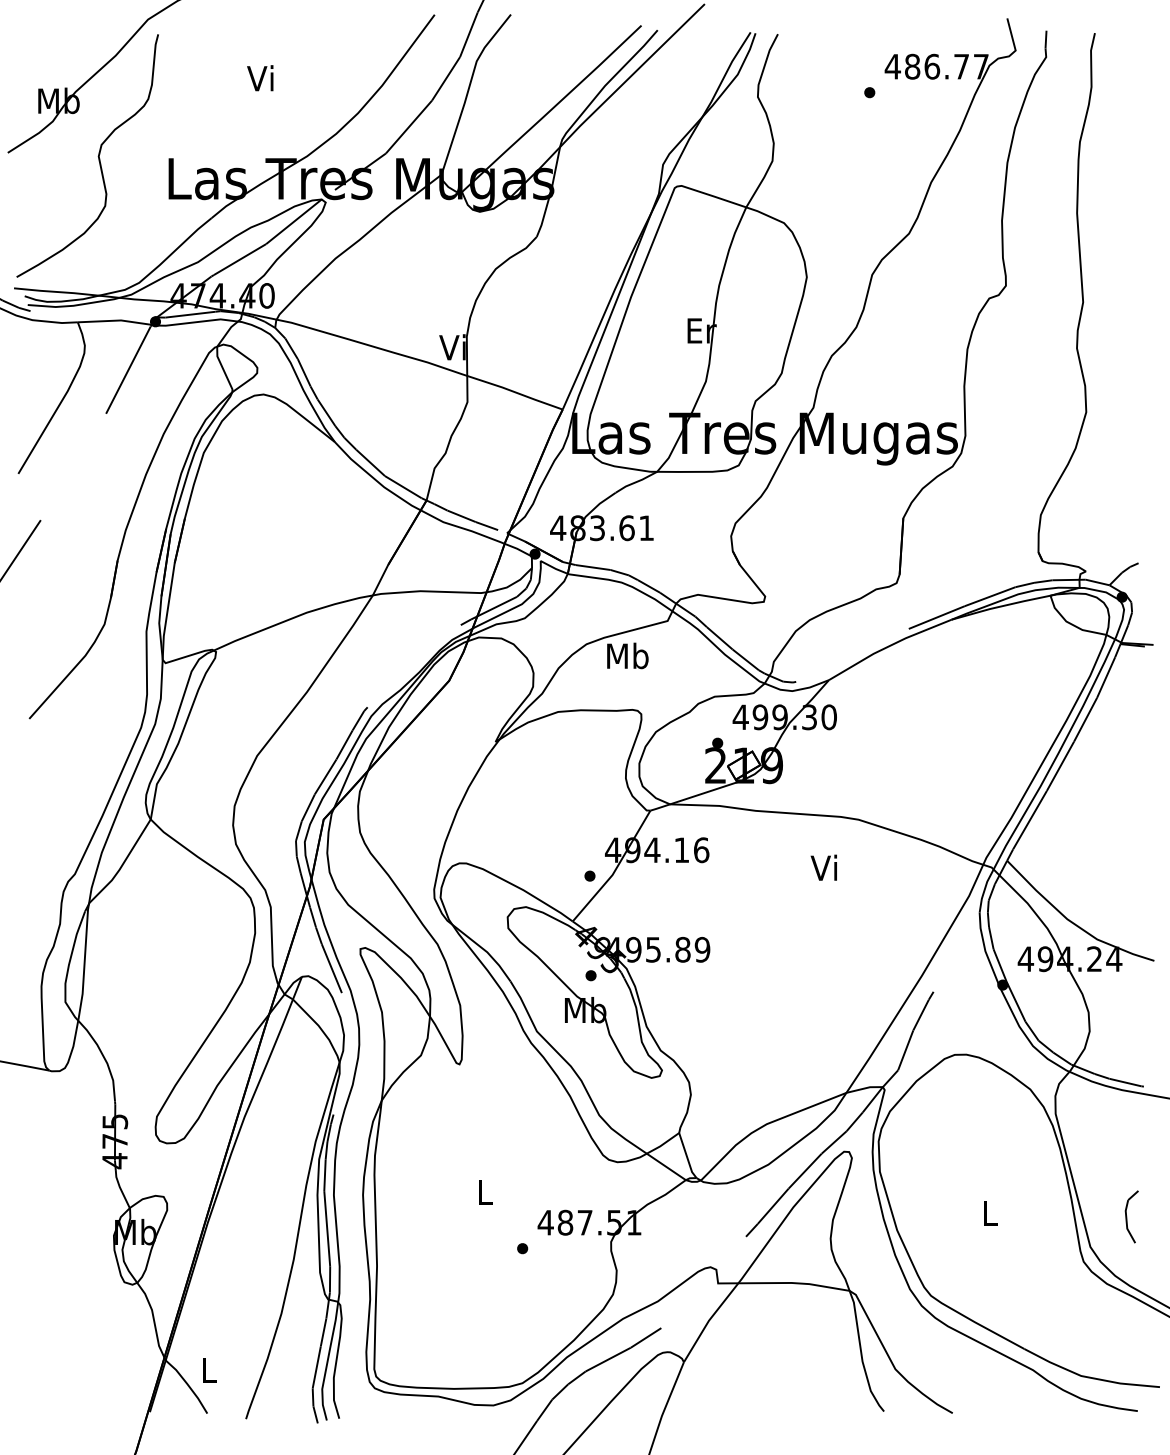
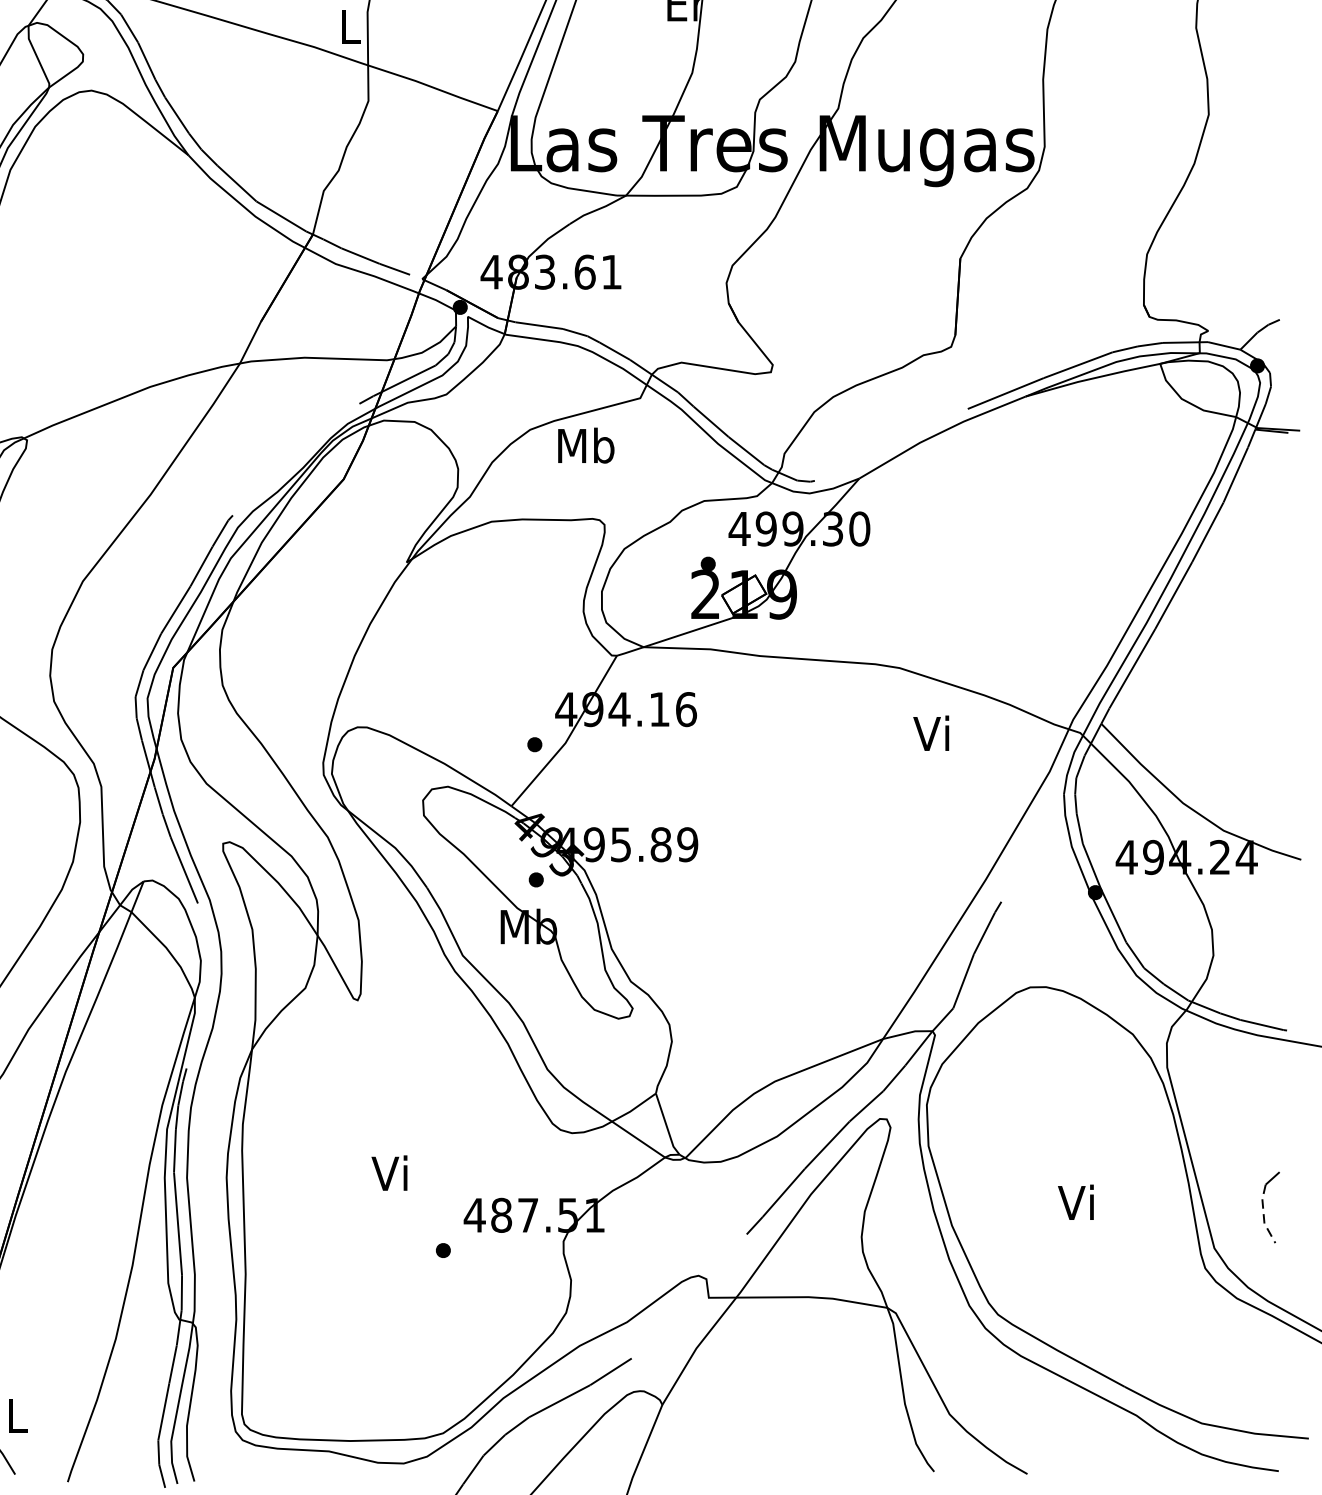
text: (452, 347) -> (348, 26), Vi -> L
text: (823, 867) -> (930, 732), moved
text: (482, 1191) -> (388, 1172), L -> Vi
text: (988, 1213) -> (1076, 1202), L -> Vi
line: (1126, 1222) -> (1263, 1215), solid -> dashed

